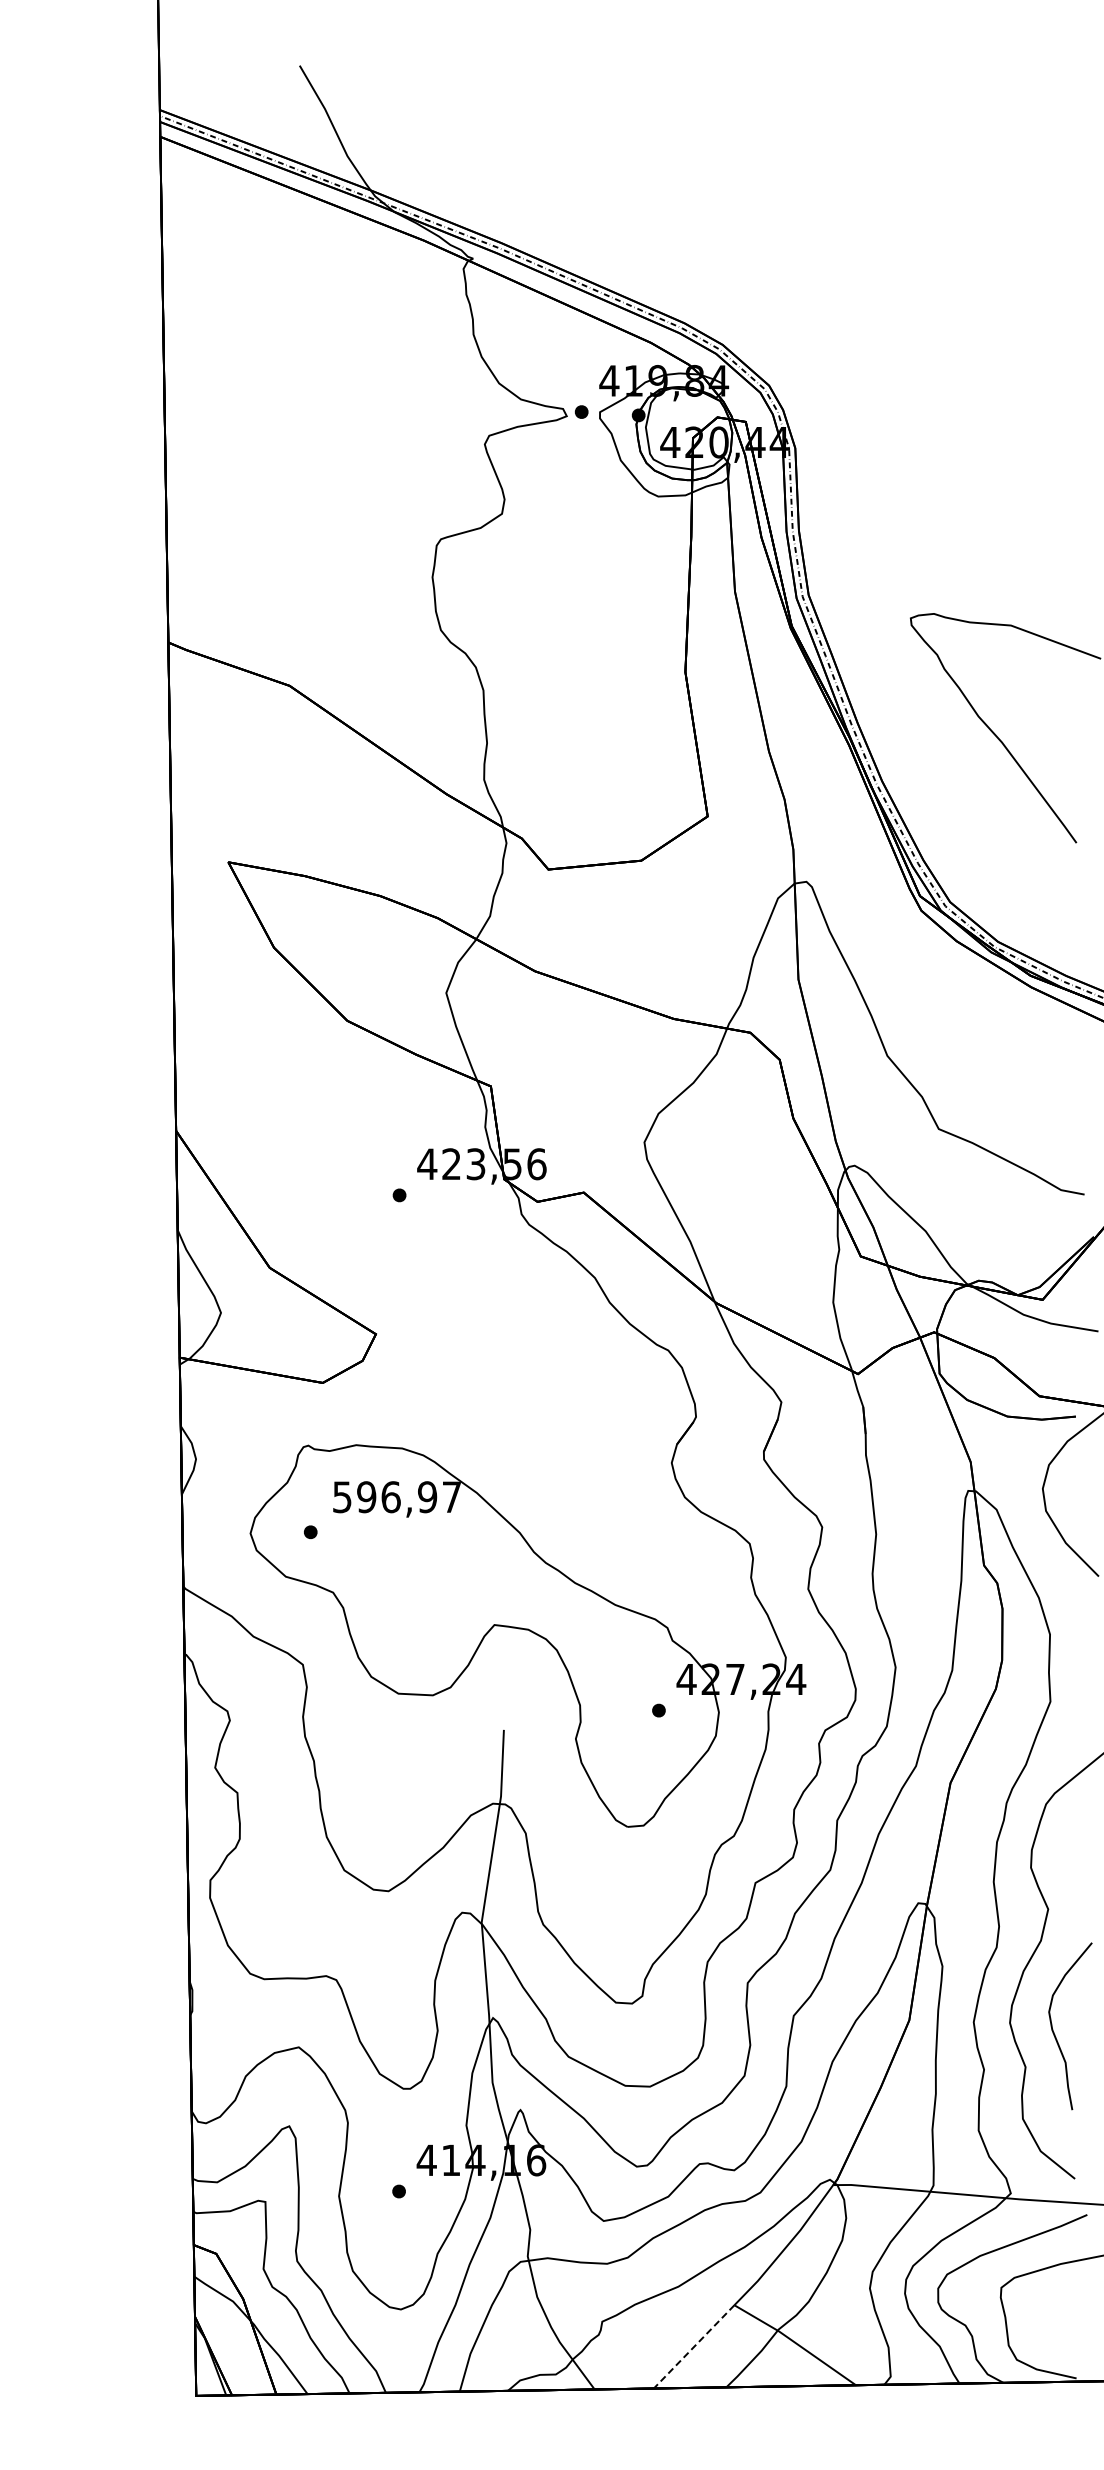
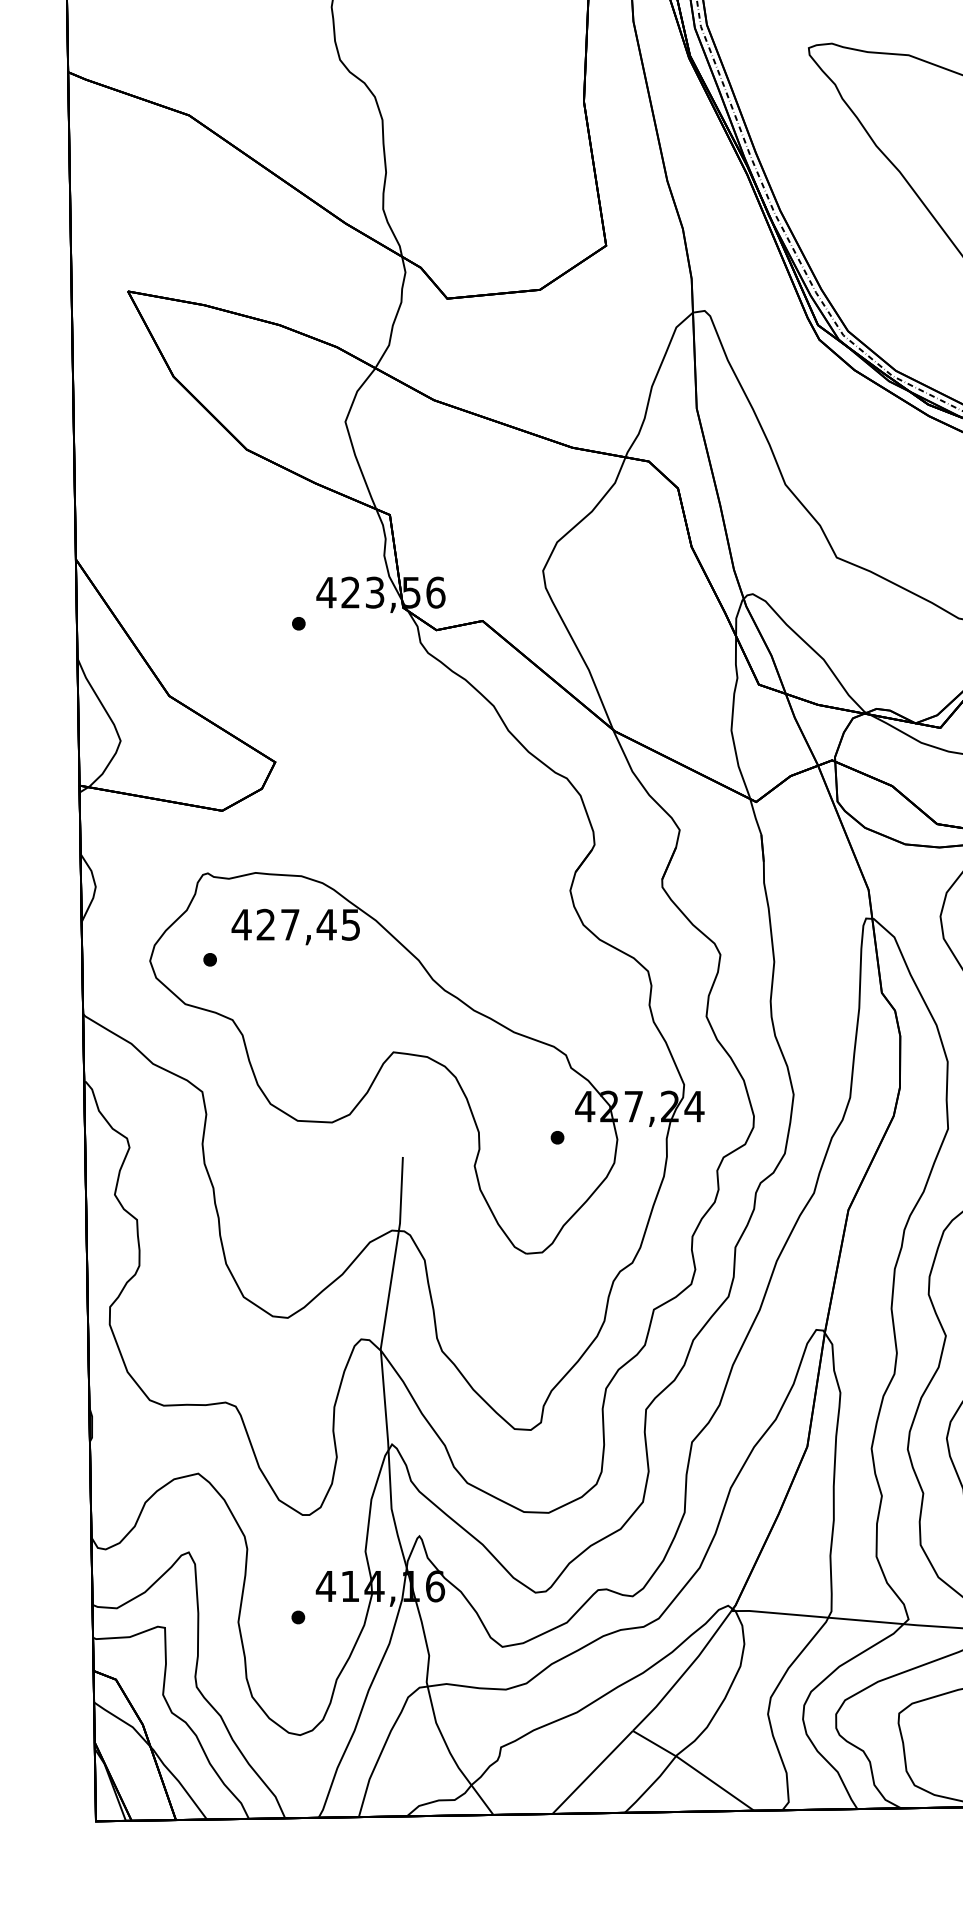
text: (396, 1497) -> (295, 925), 596,97 -> 427,45
line: (693, 2347) -> (592, 1773), dashed -> solid

